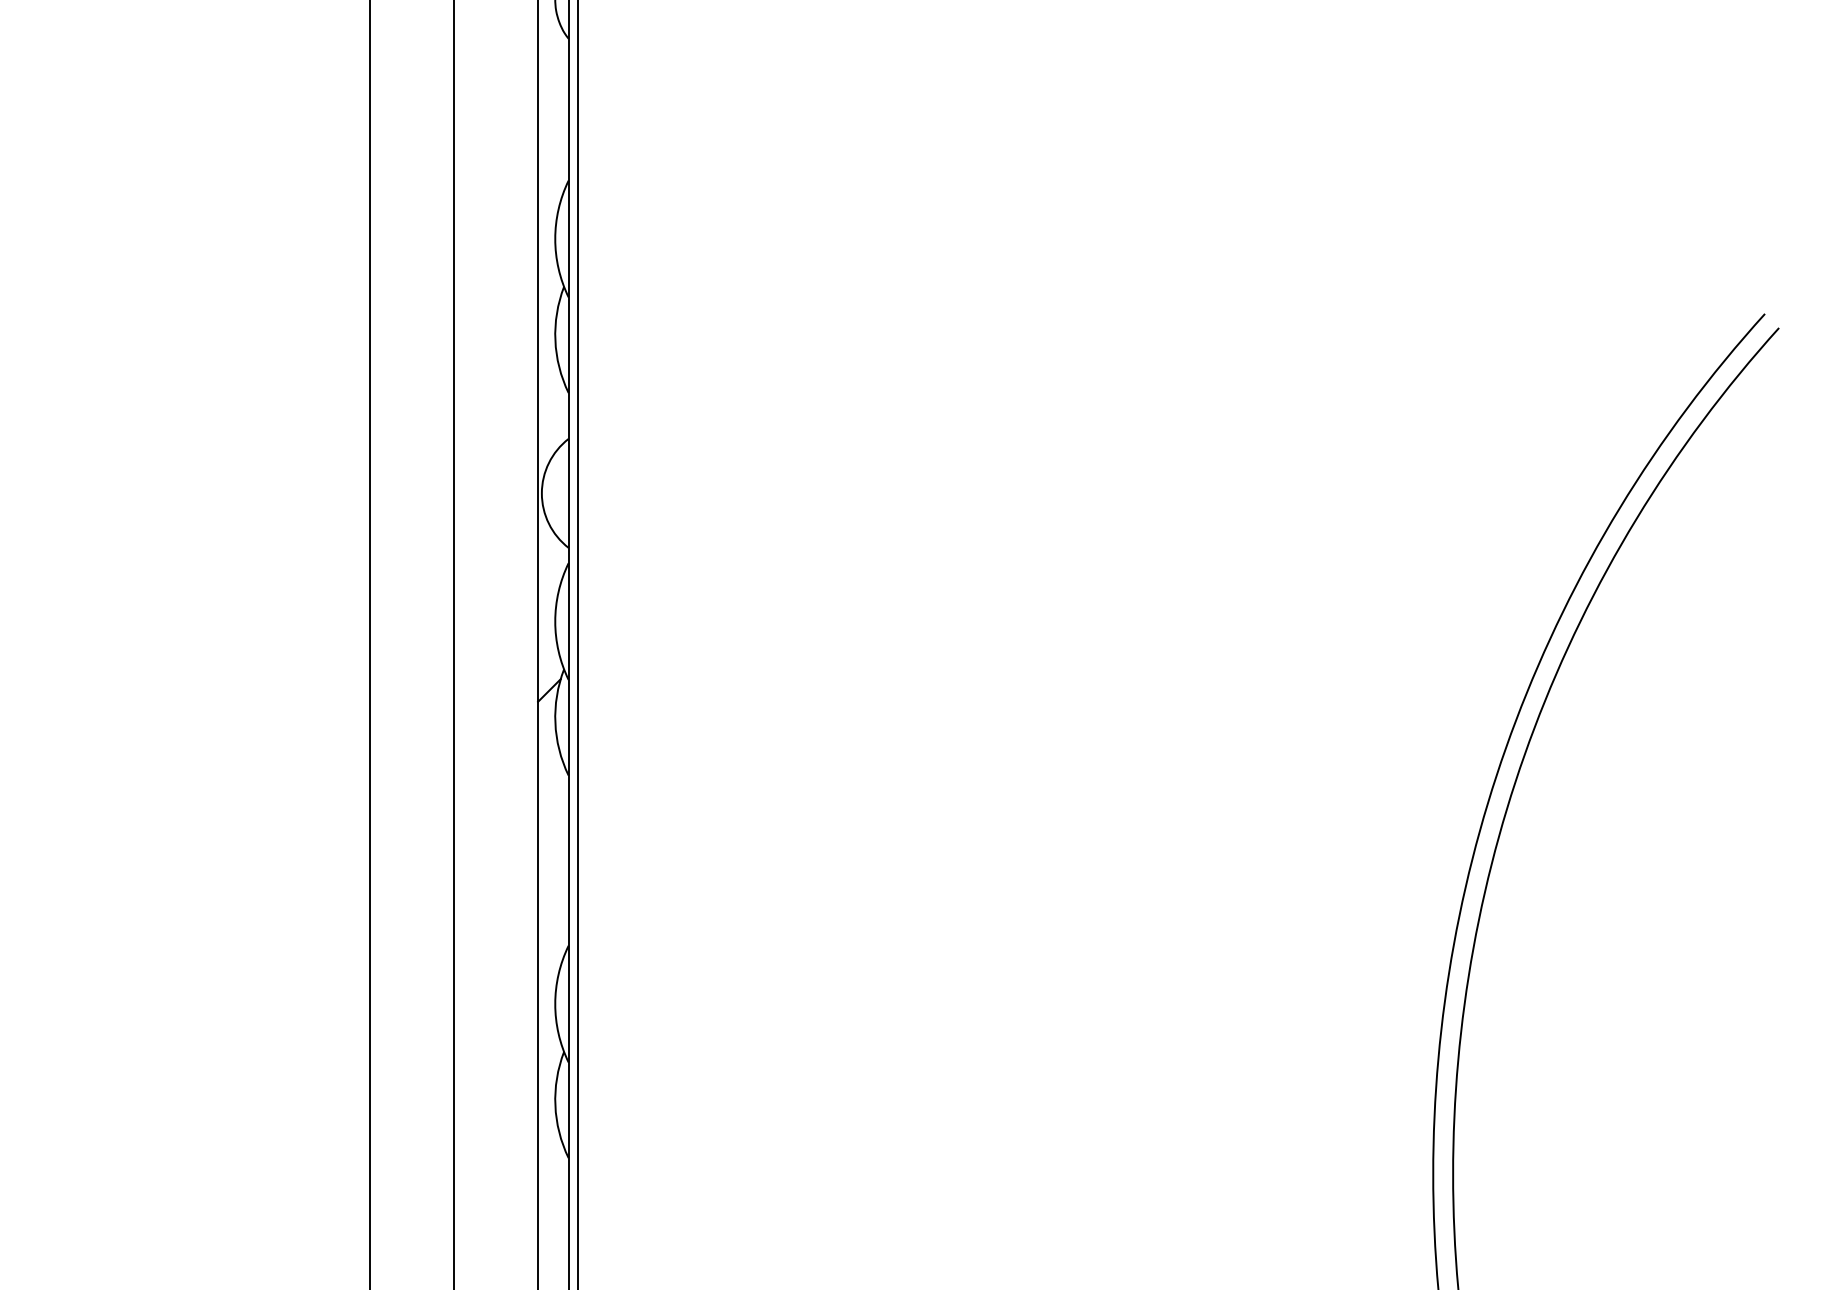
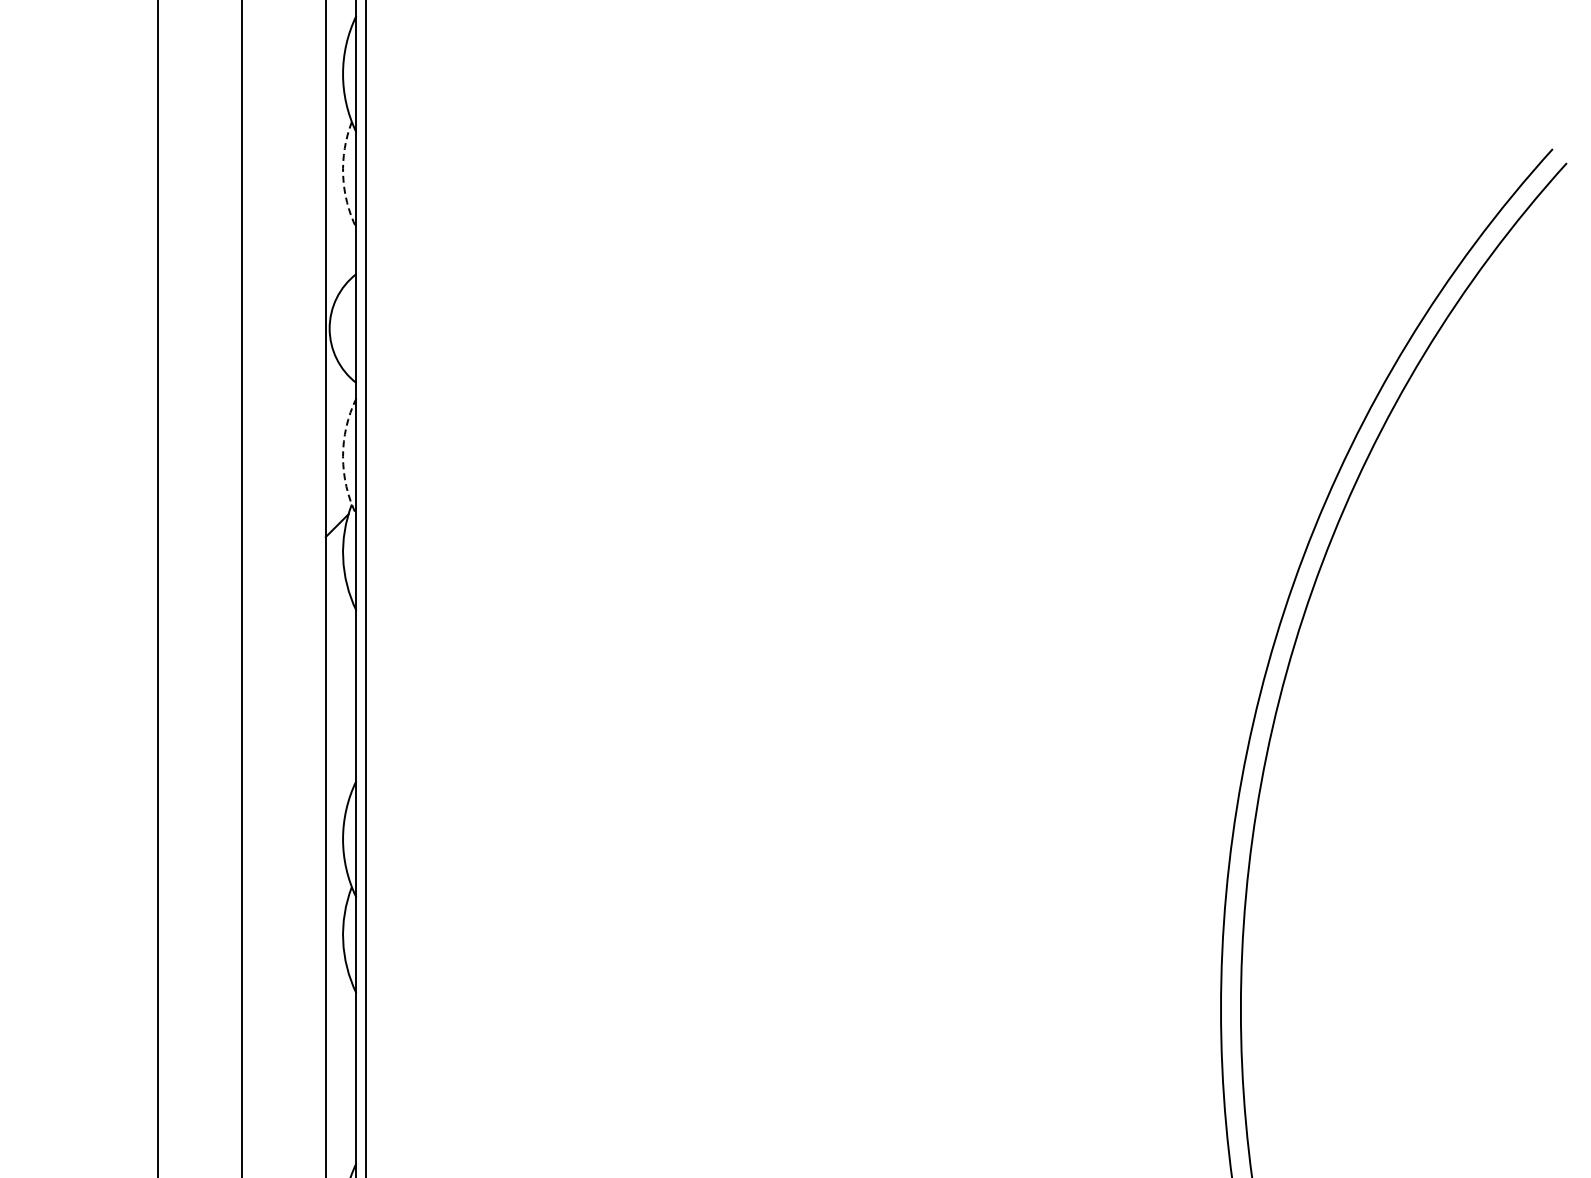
arc: (555, 340) -> (343, 175), solid -> dashed
arc: (555, 621) -> (343, 456), solid -> dashed

